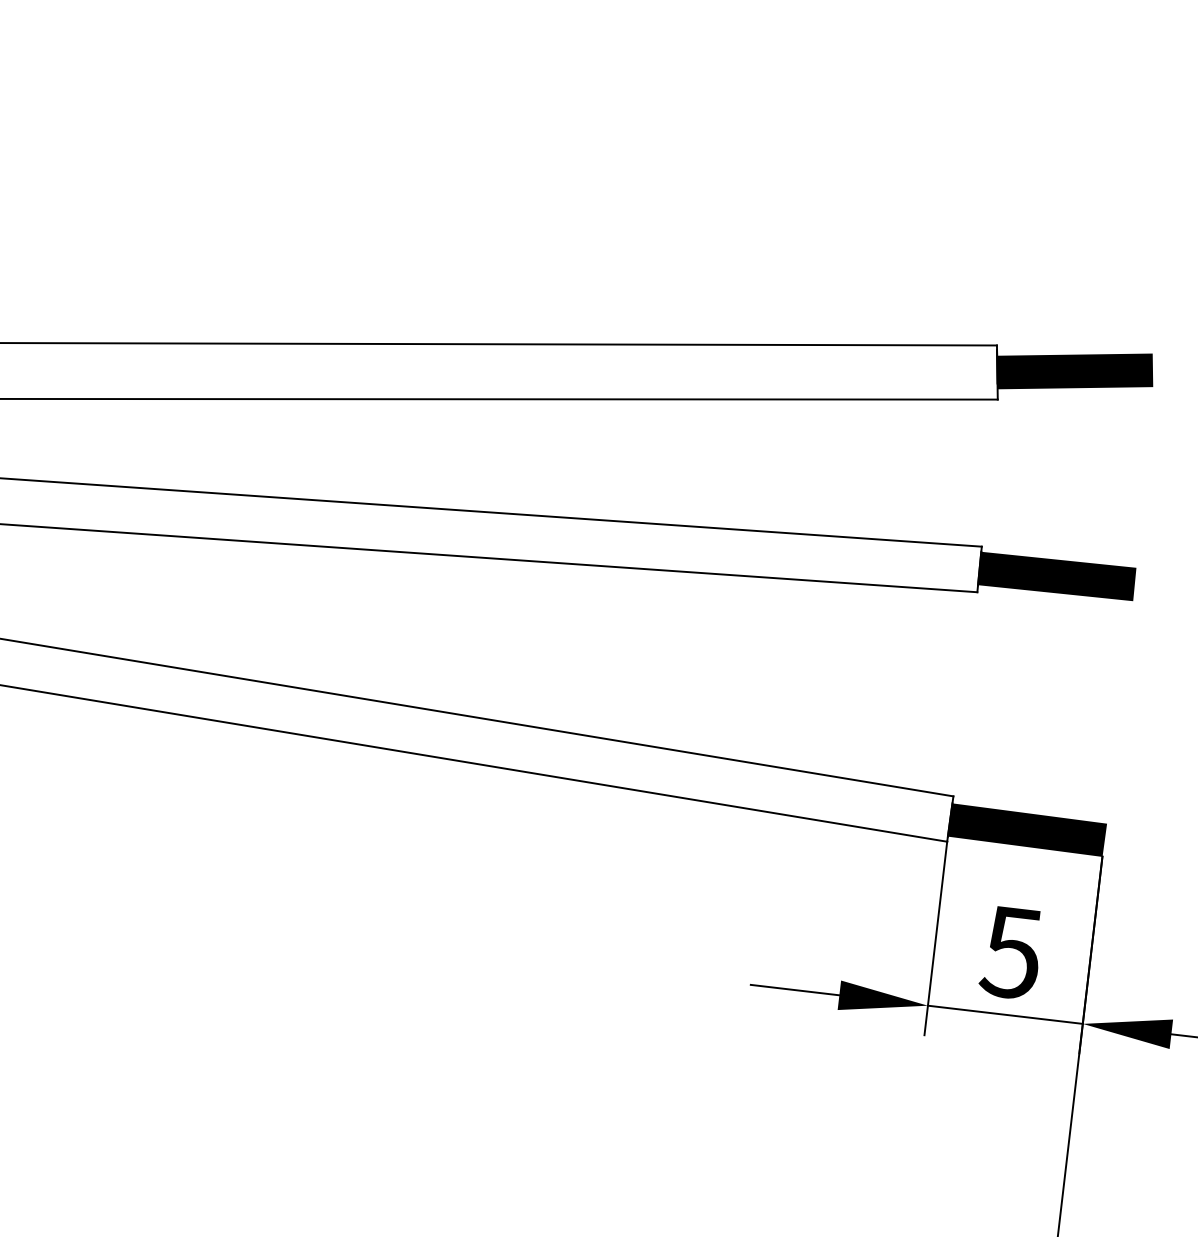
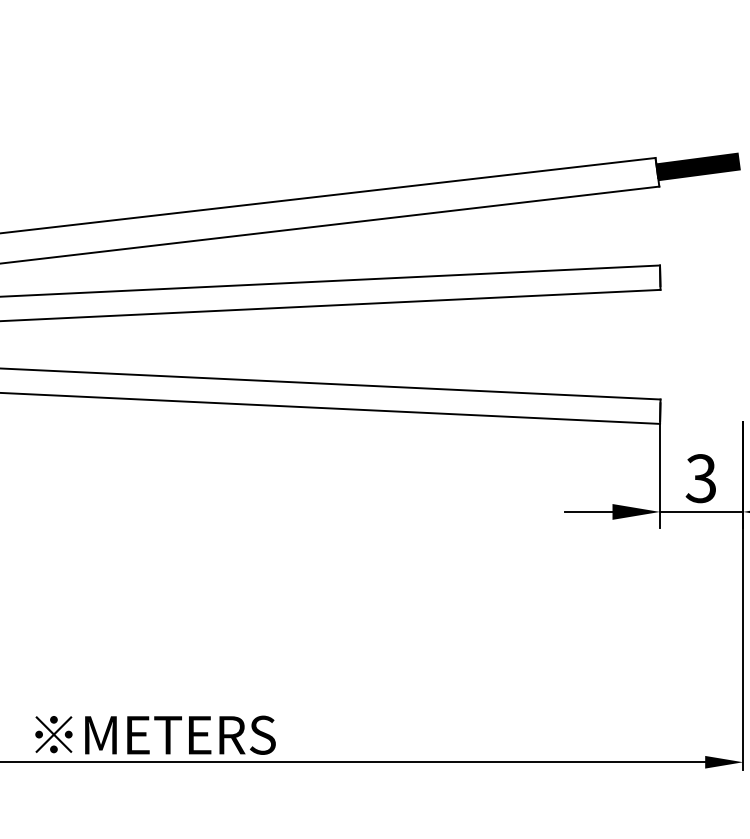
fill: (1056, 576) -> (701, 276), removed
fill: (1026, 829) -> (701, 412), removed
text: (1010, 952) -> (700, 478), 5 -> 3

